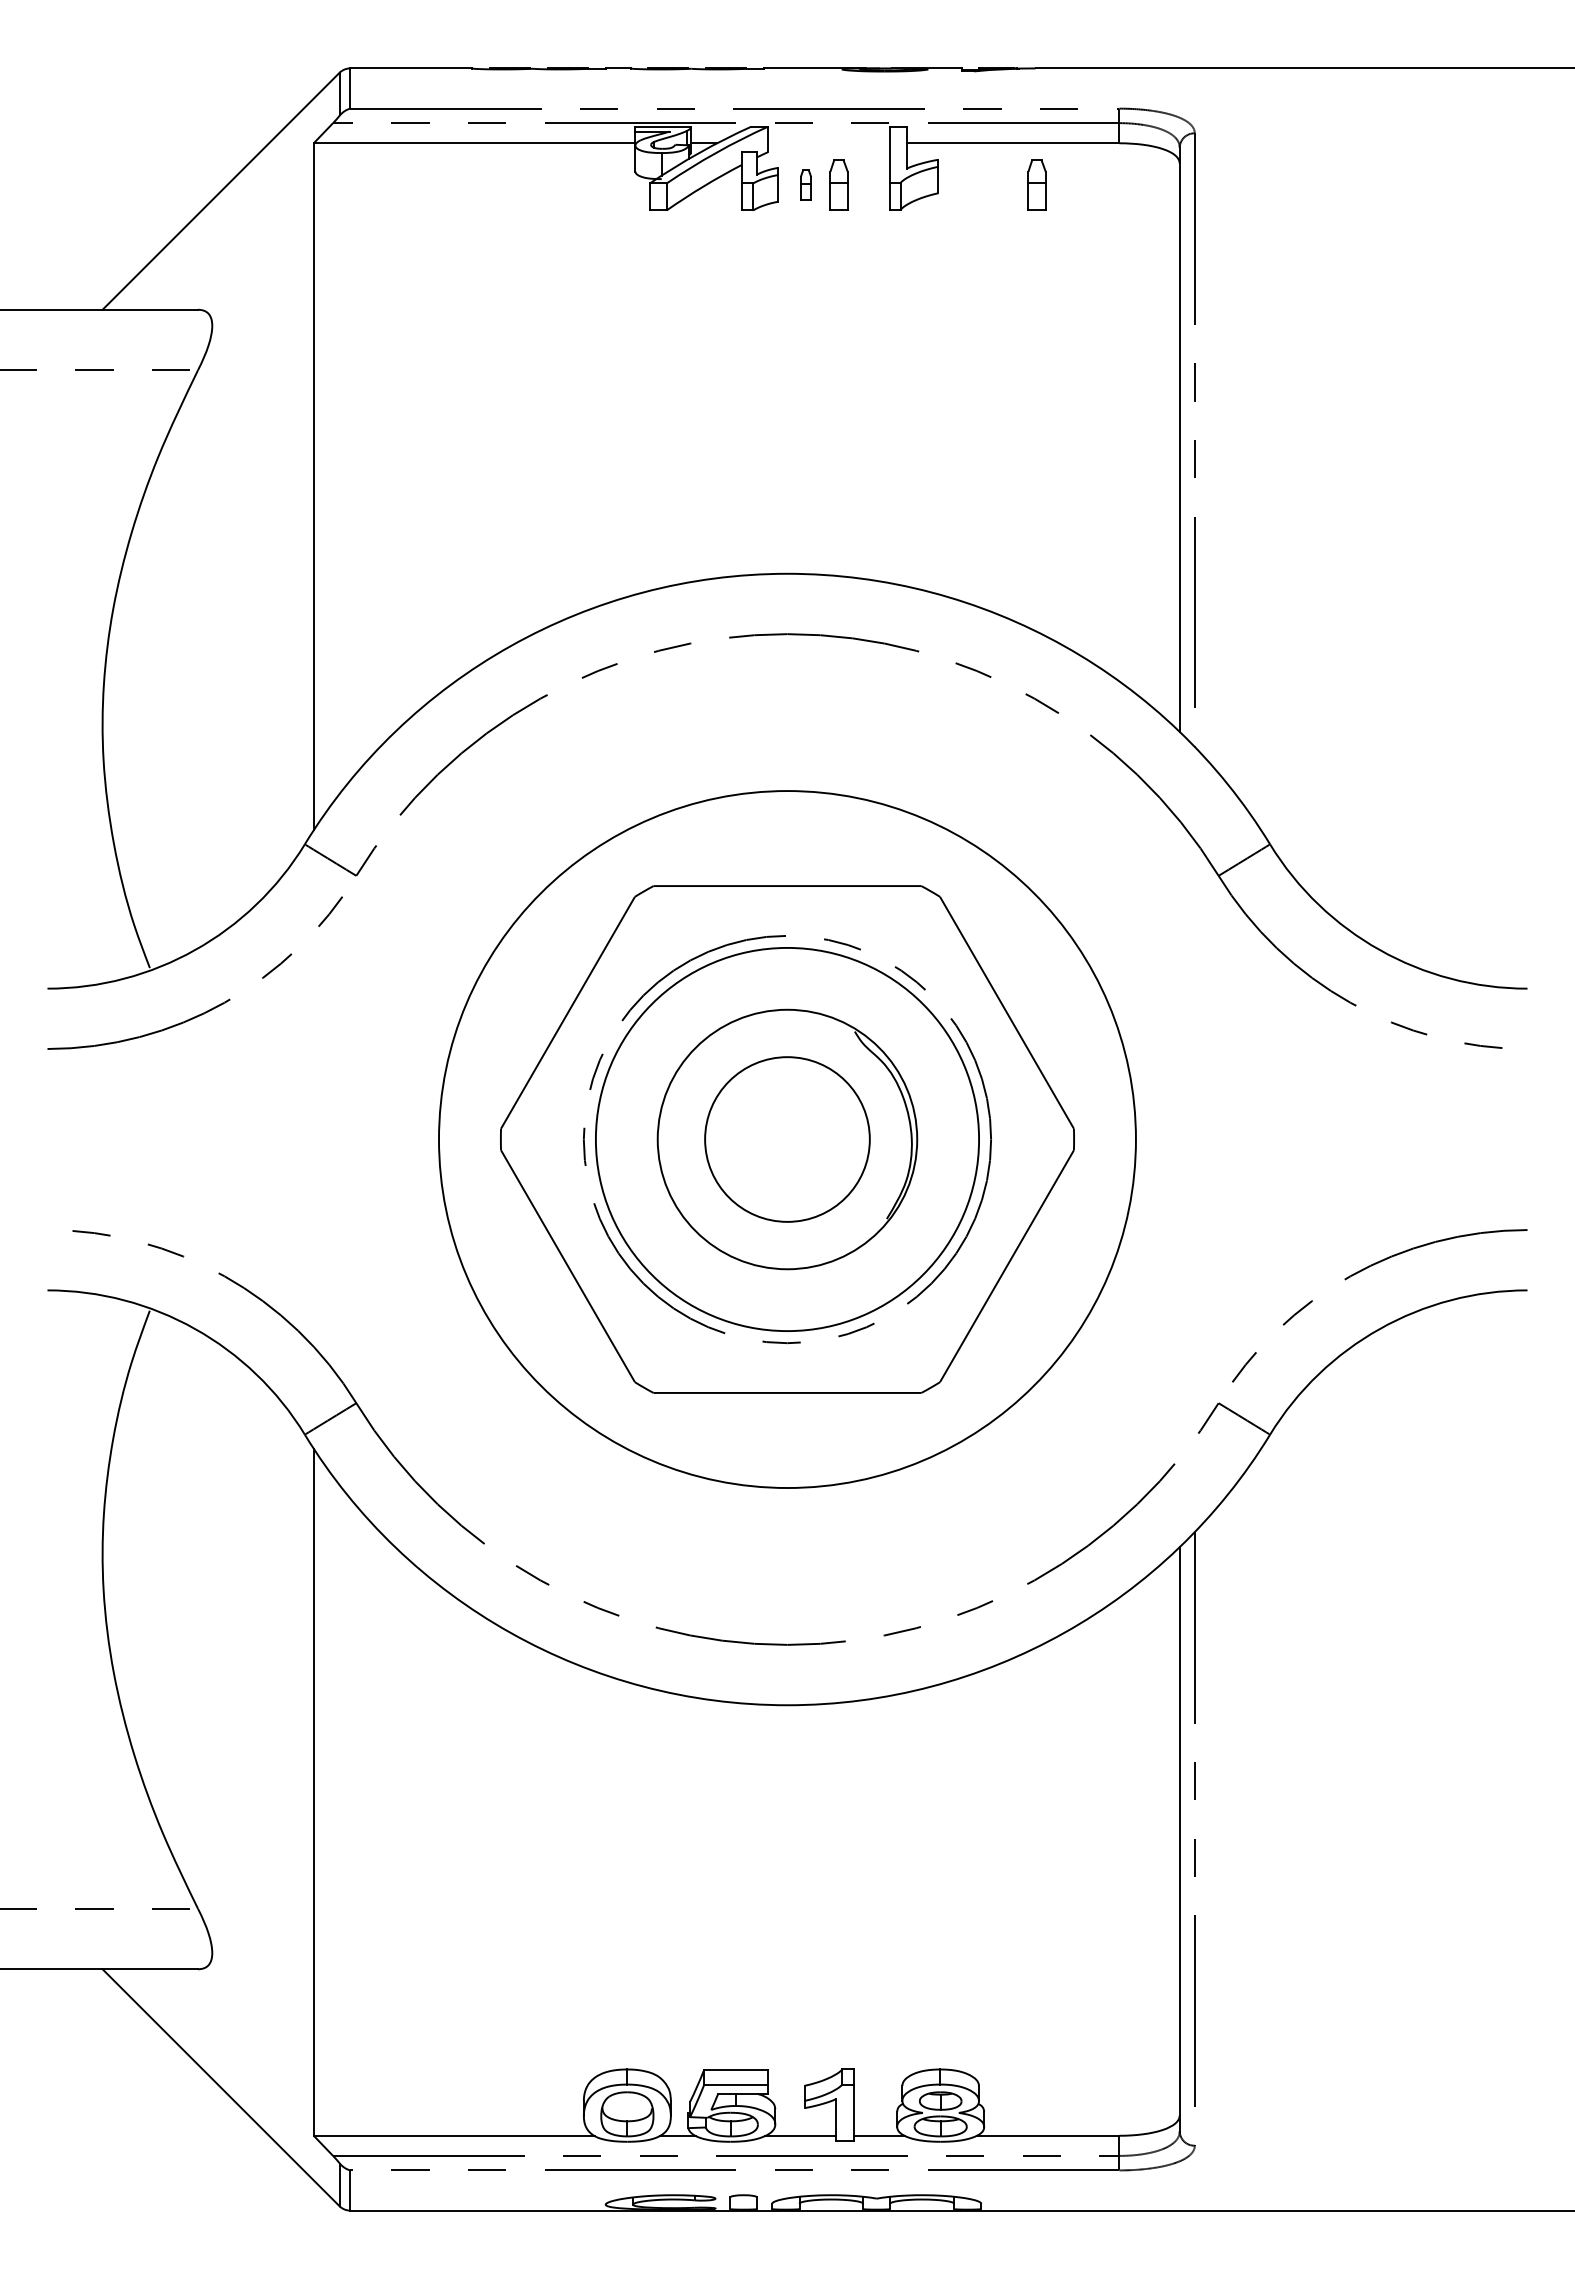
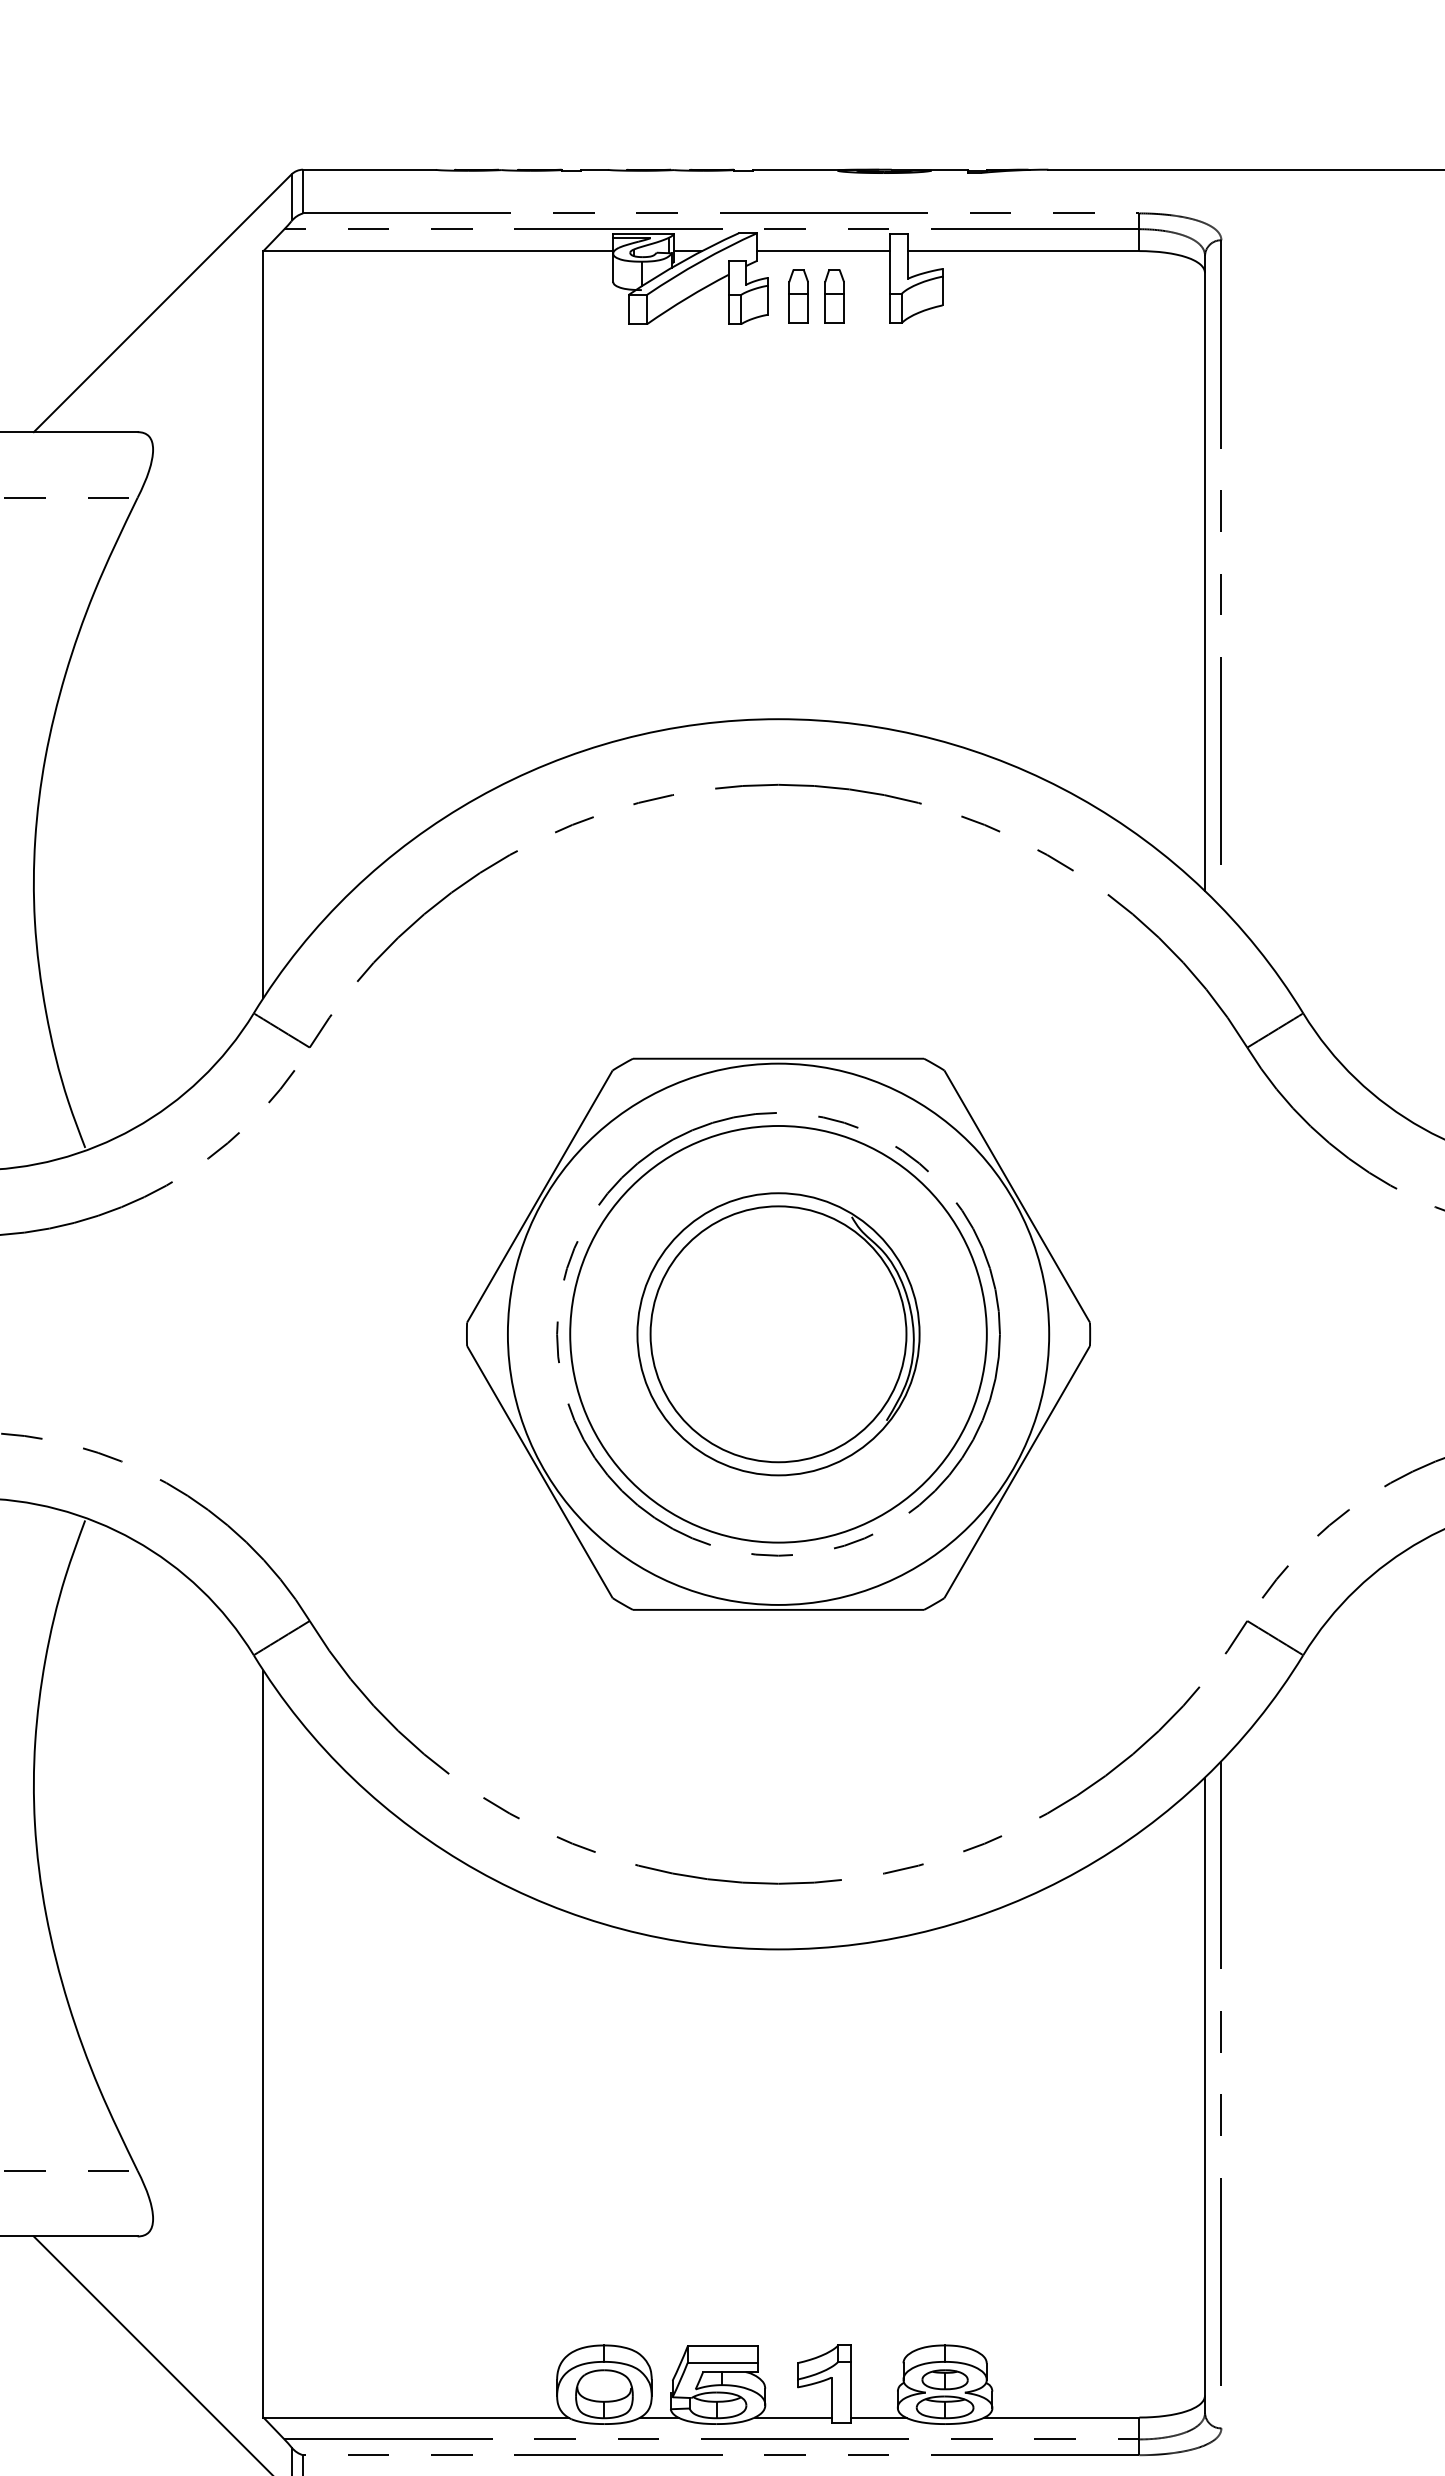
line: (828, 143) -> (823, 251), added
part: (805, 184) -> (798, 295), size x1.67
part: (1036, 184) -> (1049, 295), removed
circle: (787, 1139) -> (778, 1334), size x0.71
circle: (787, 1139) -> (778, 1334), size x1.43

